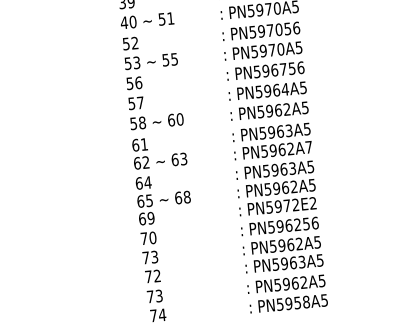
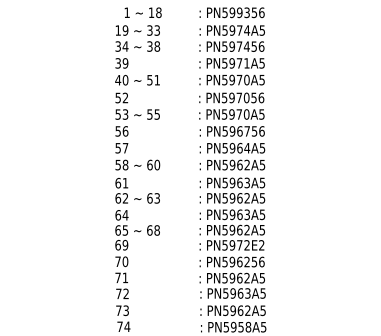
text: (308, 147) -> (262, 198), PN5962A7 -> PN5962A5
text: (154, 256) -> (125, 277), 73 -> 71

